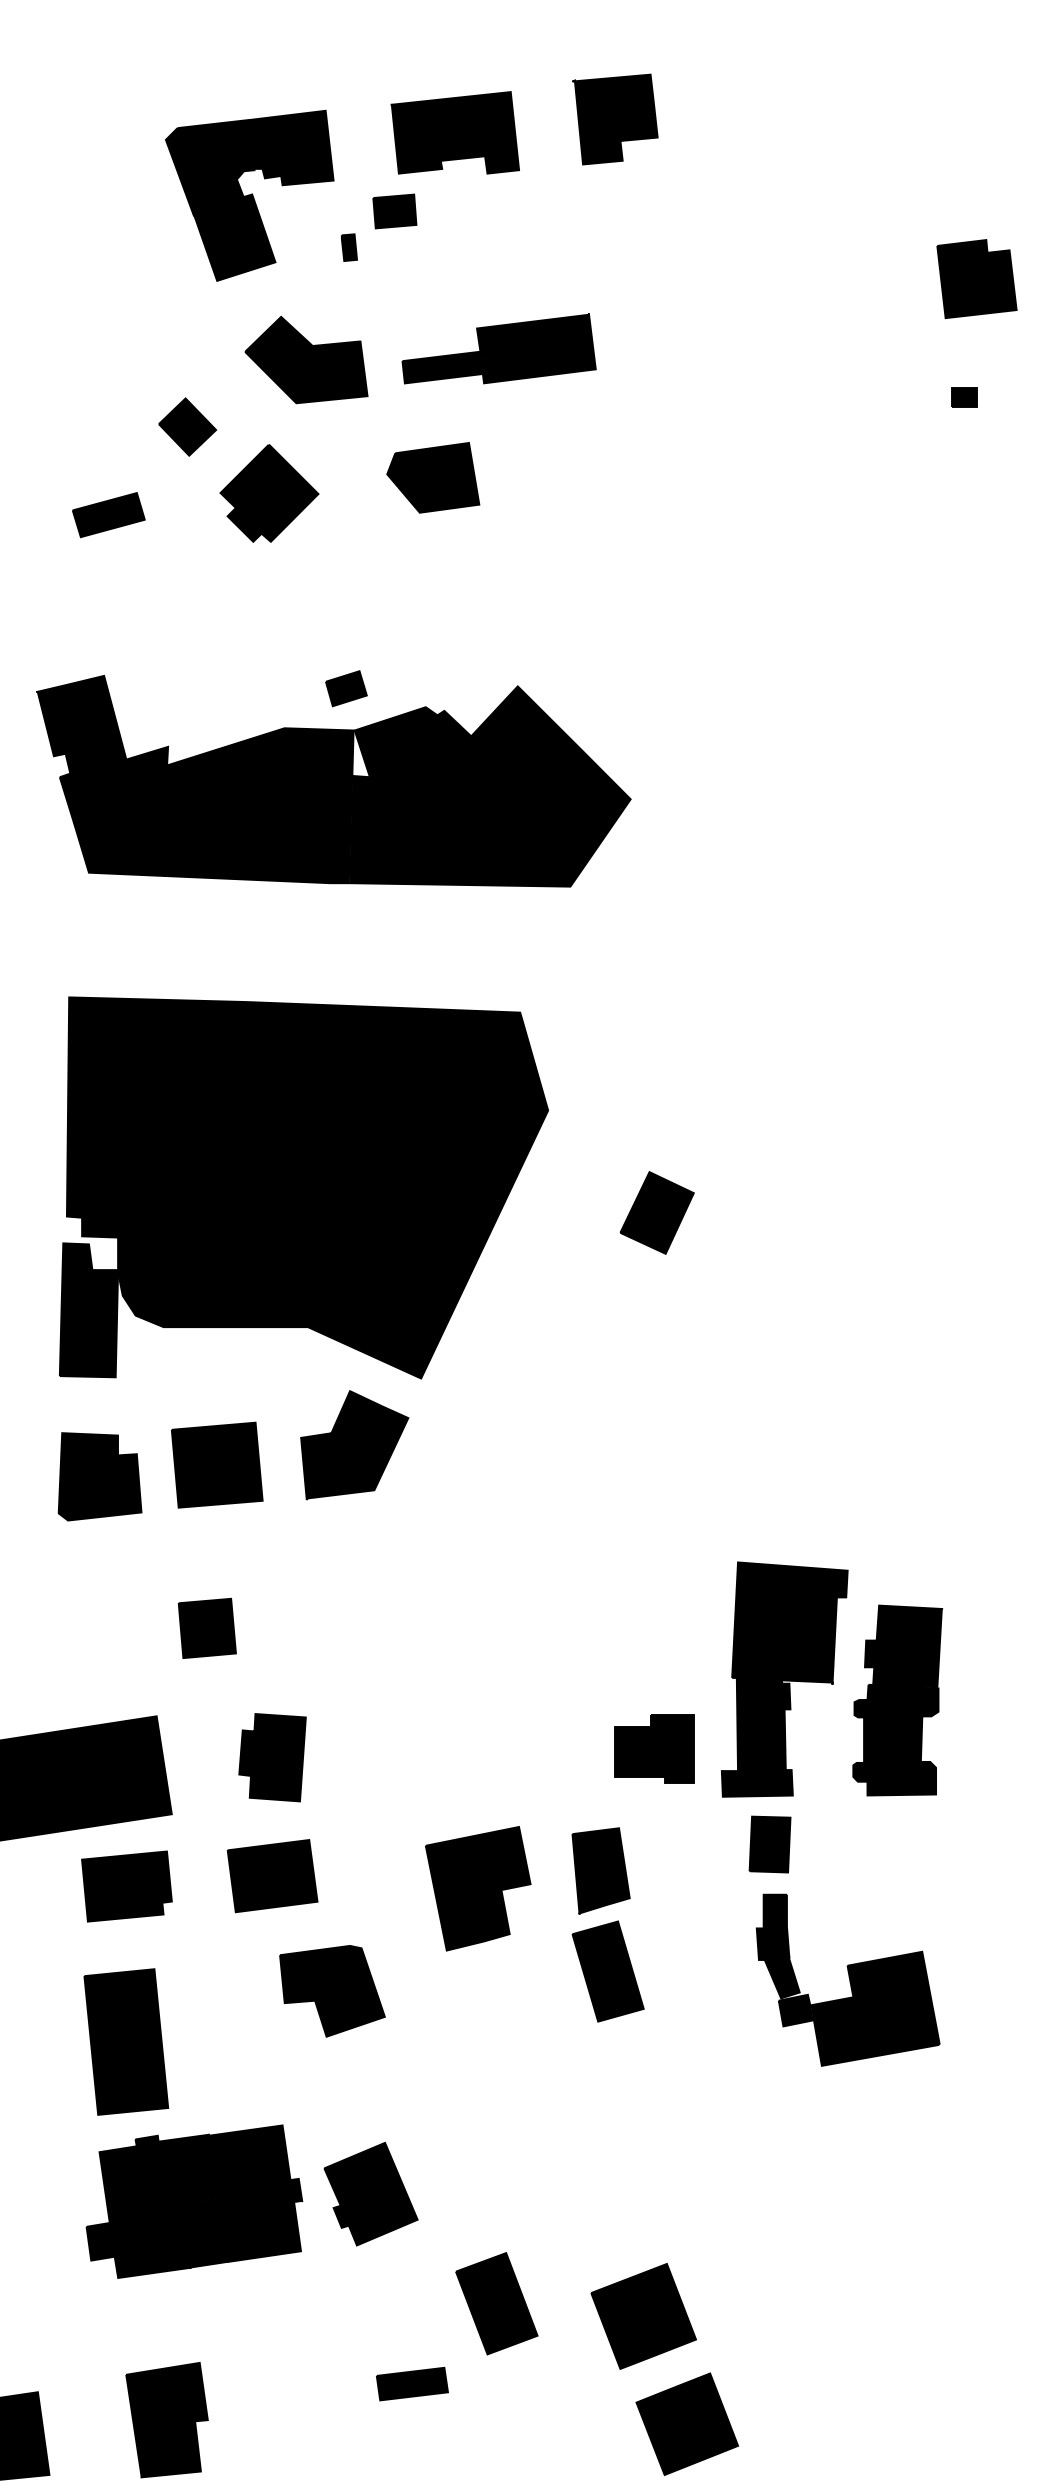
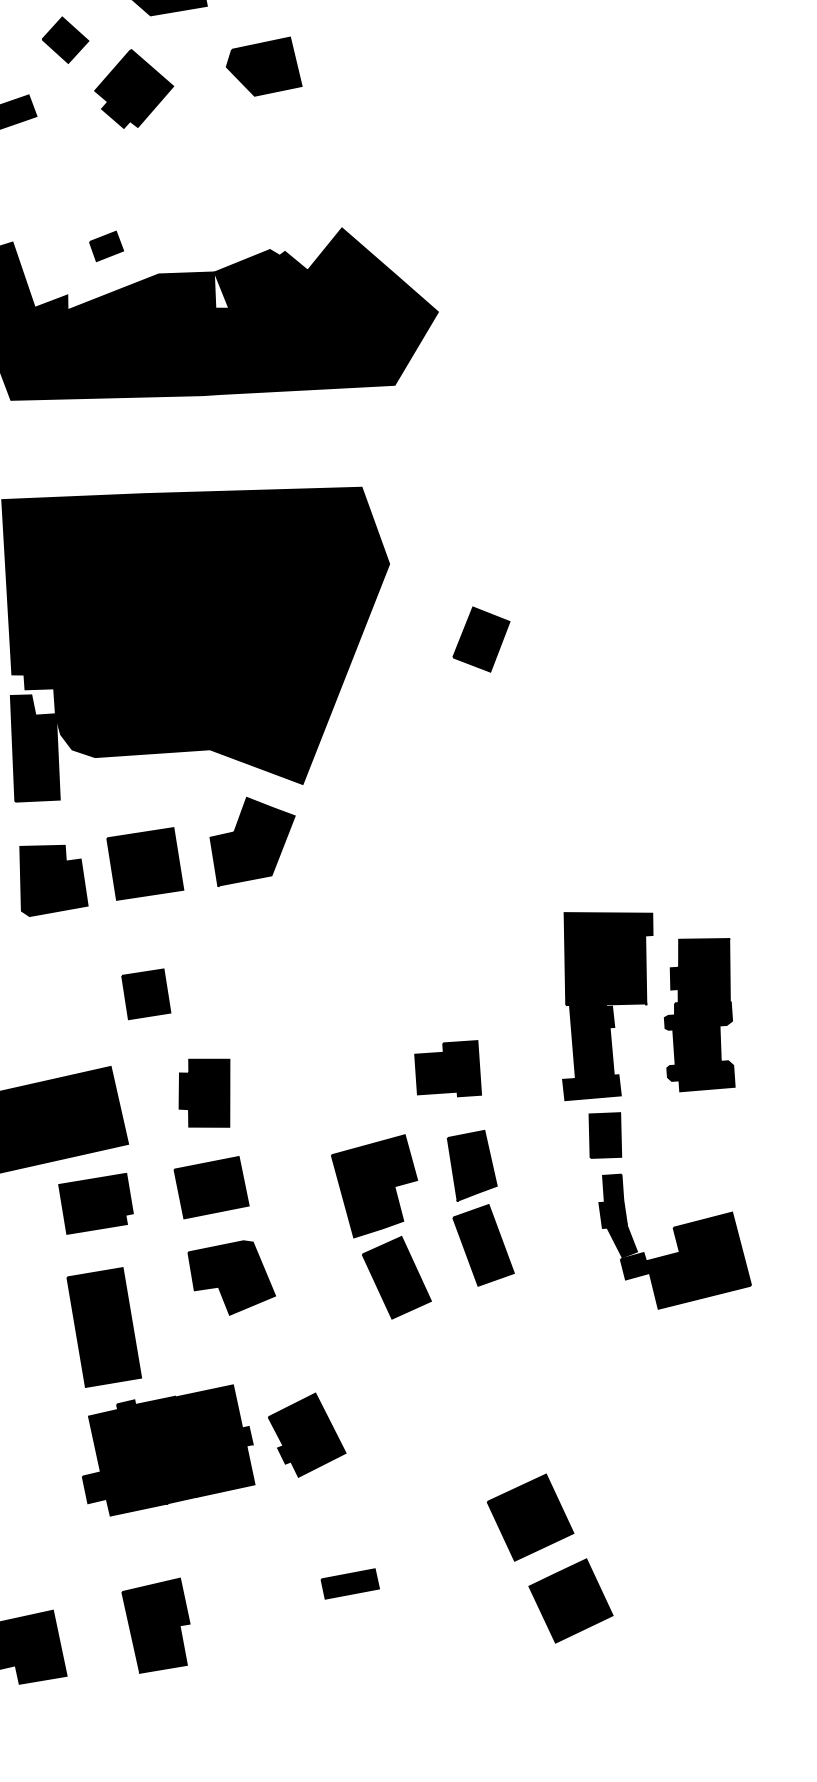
part: (346, 688) -> (106, 246), moved
part: (654, 1748) -> (447, 1069), moved
part: (332, 1991) -> (232, 1278), moved
part: (496, 2303) -> (396, 1277), moved

